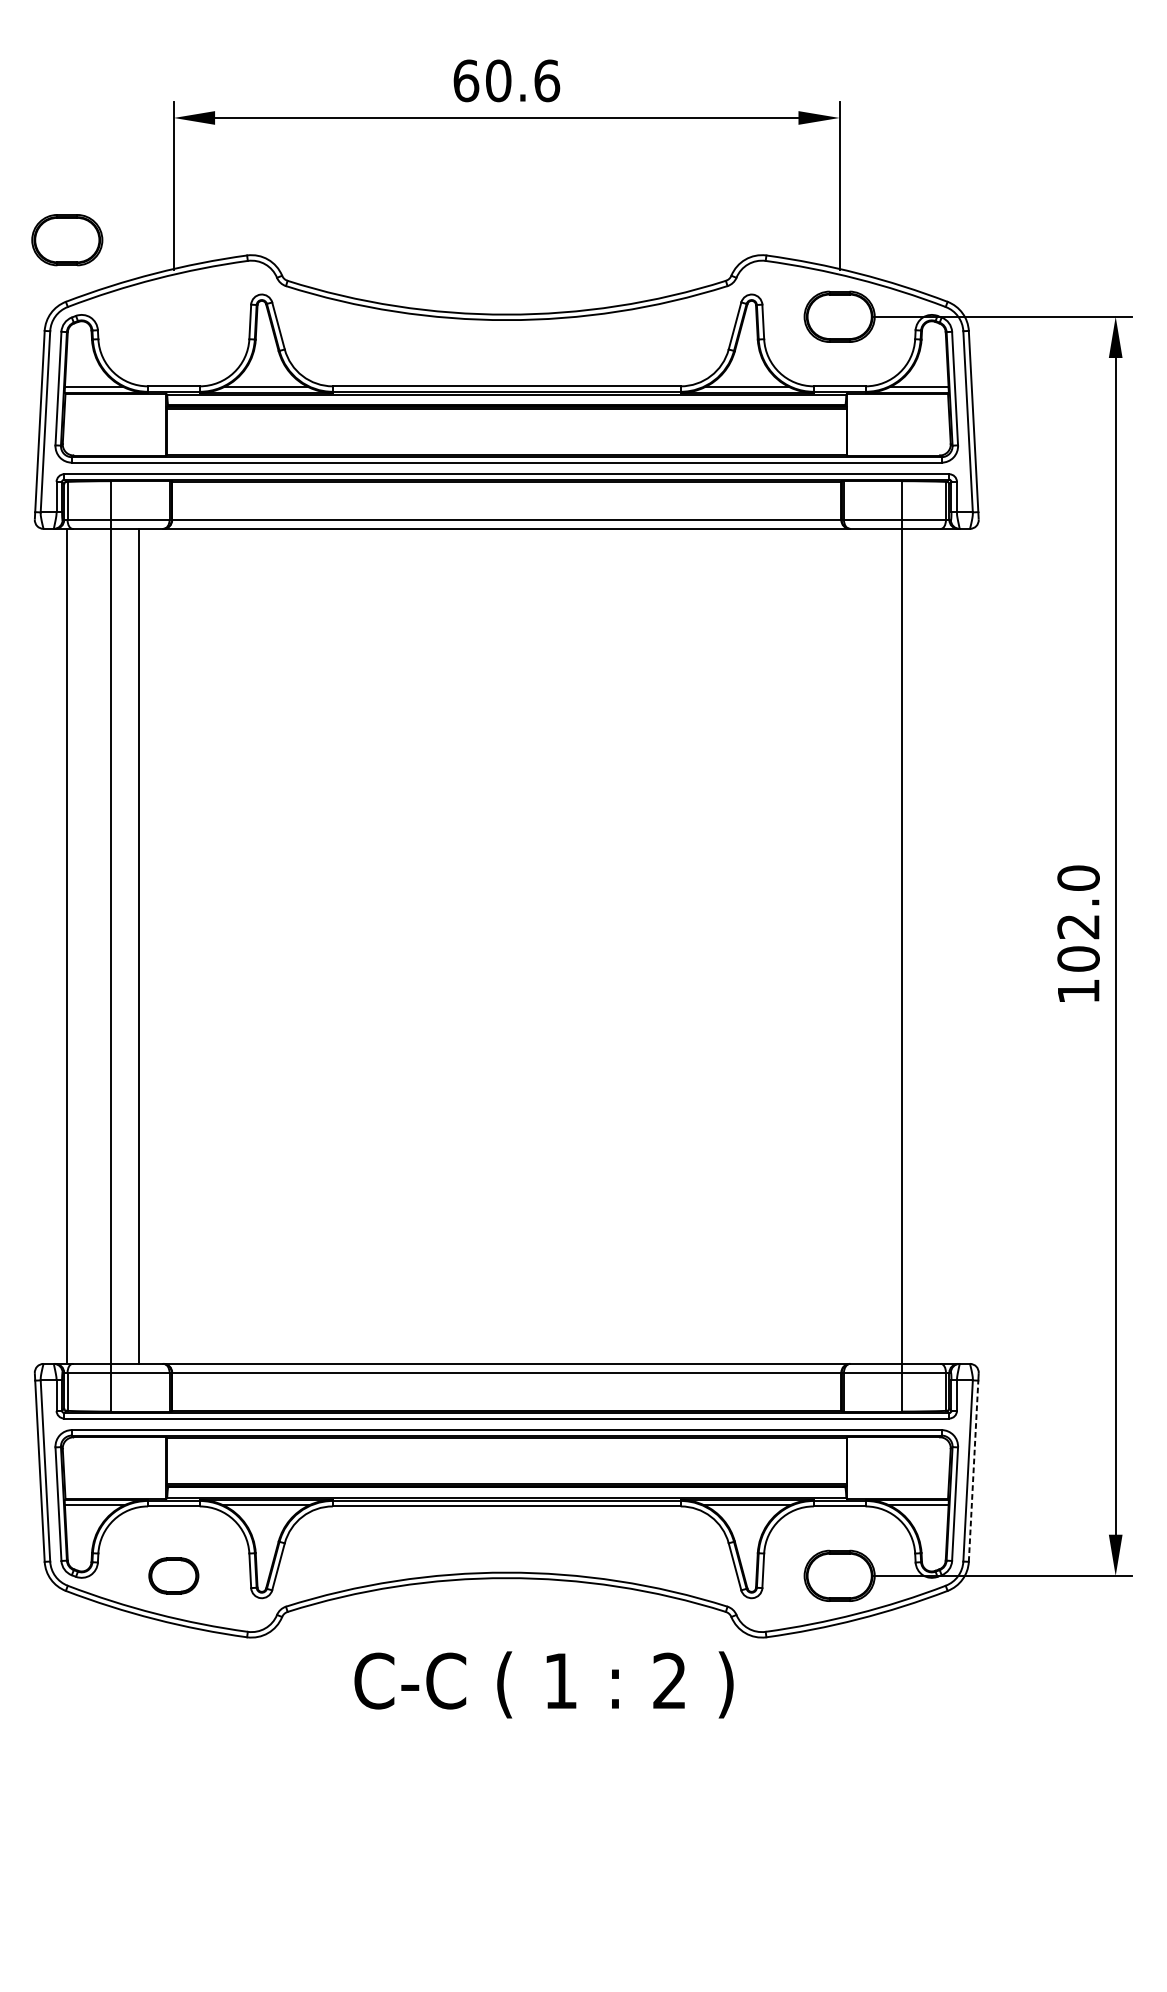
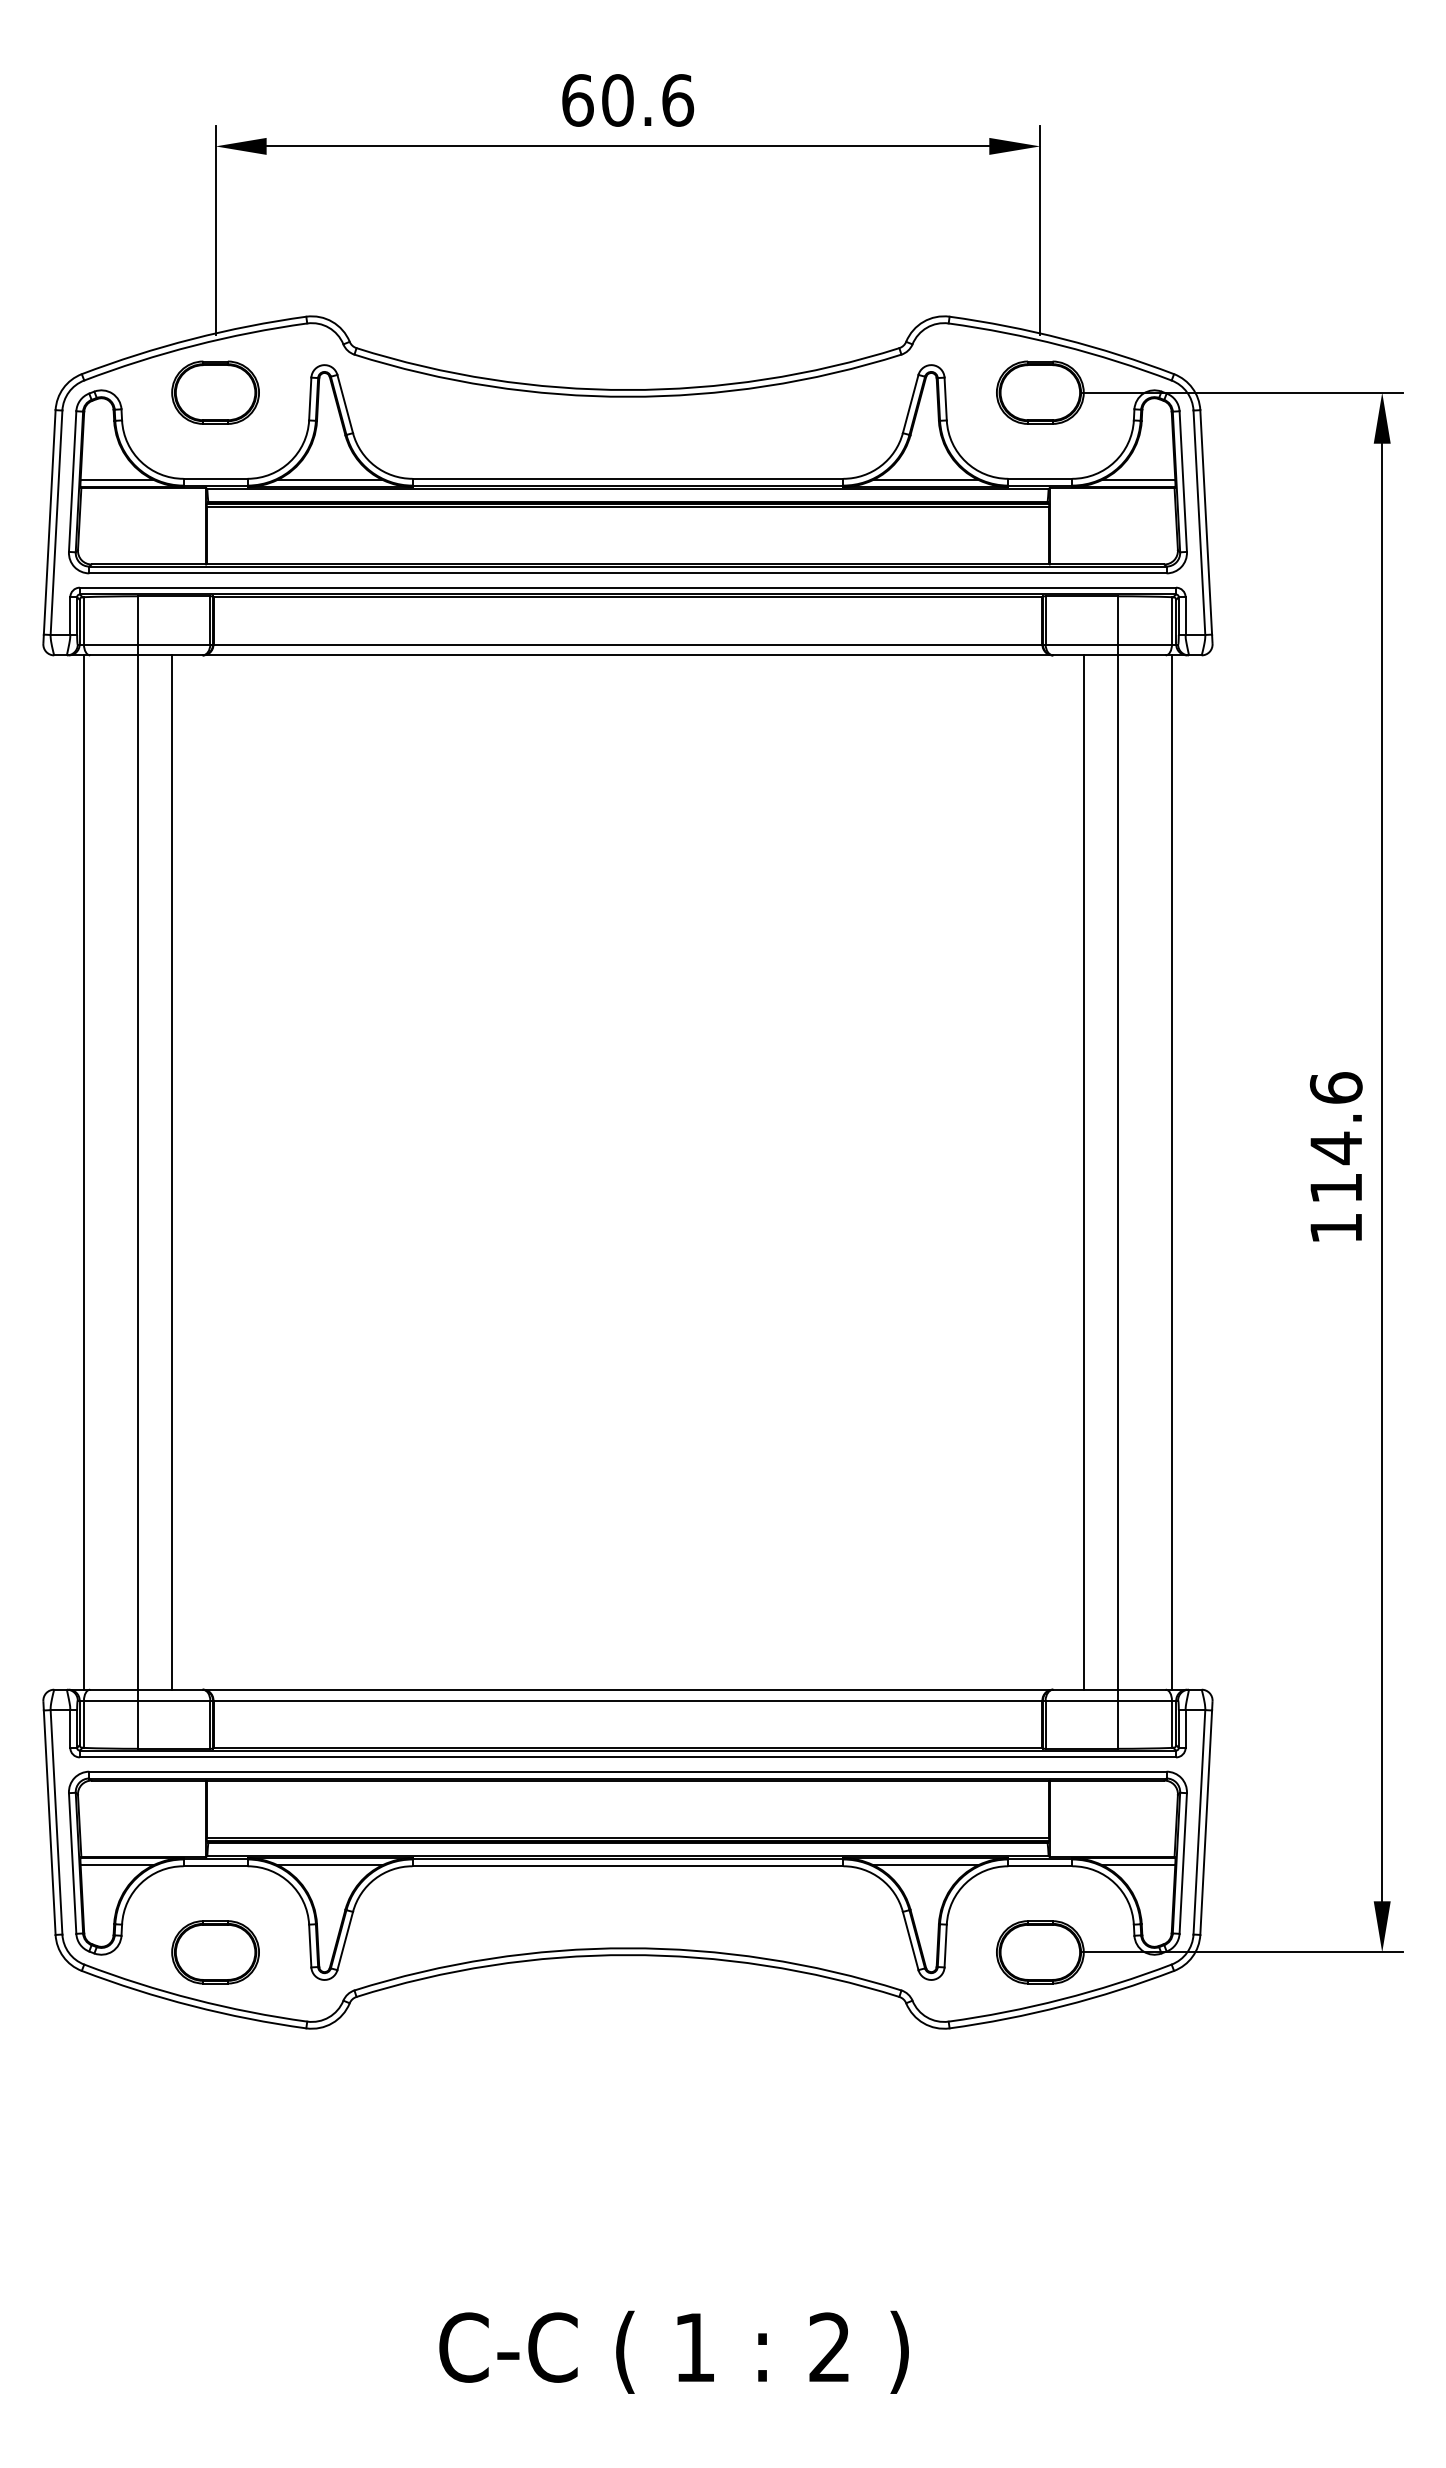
part: (67, 239) -> (215, 392), moved
text: (1077, 918) -> (1335, 1138), 102.0 -> 114.6
line: (874, 946) -> (1083, 1172), added
line: (946, 946) -> (1172, 1172), added
line: (973, 1471) -> (1206, 1822), dashed -> solid
part: (173, 1576) -> (215, 1952), size x1.43
text: (543, 1684) -> (673, 2351), moved

